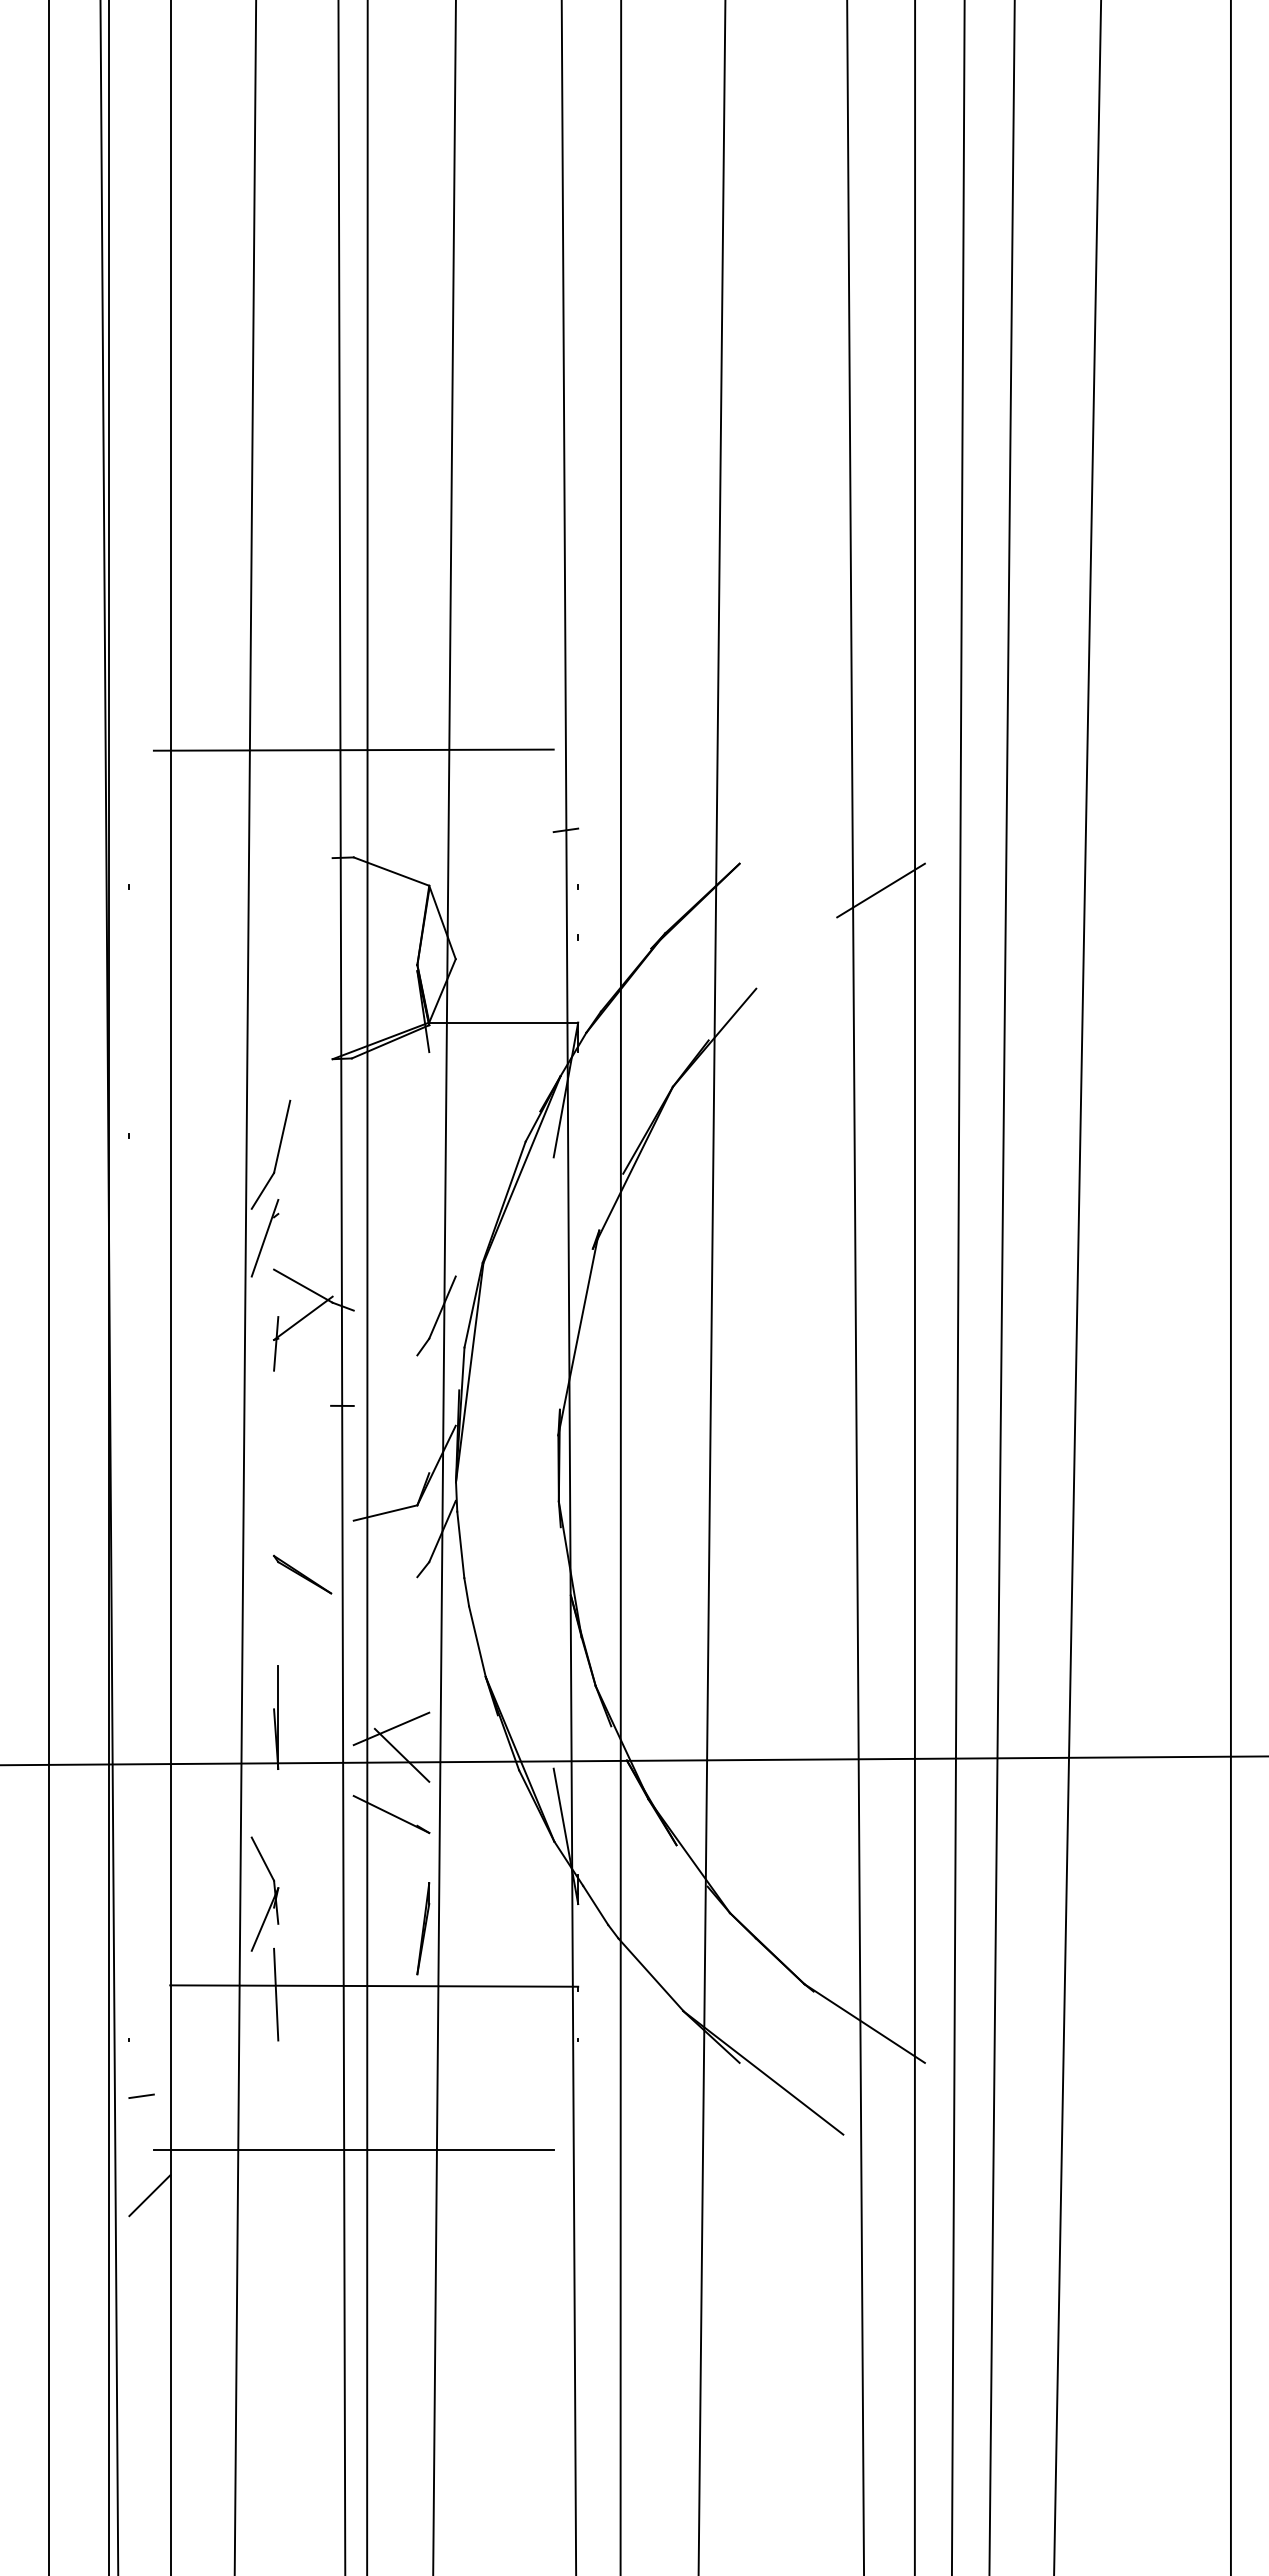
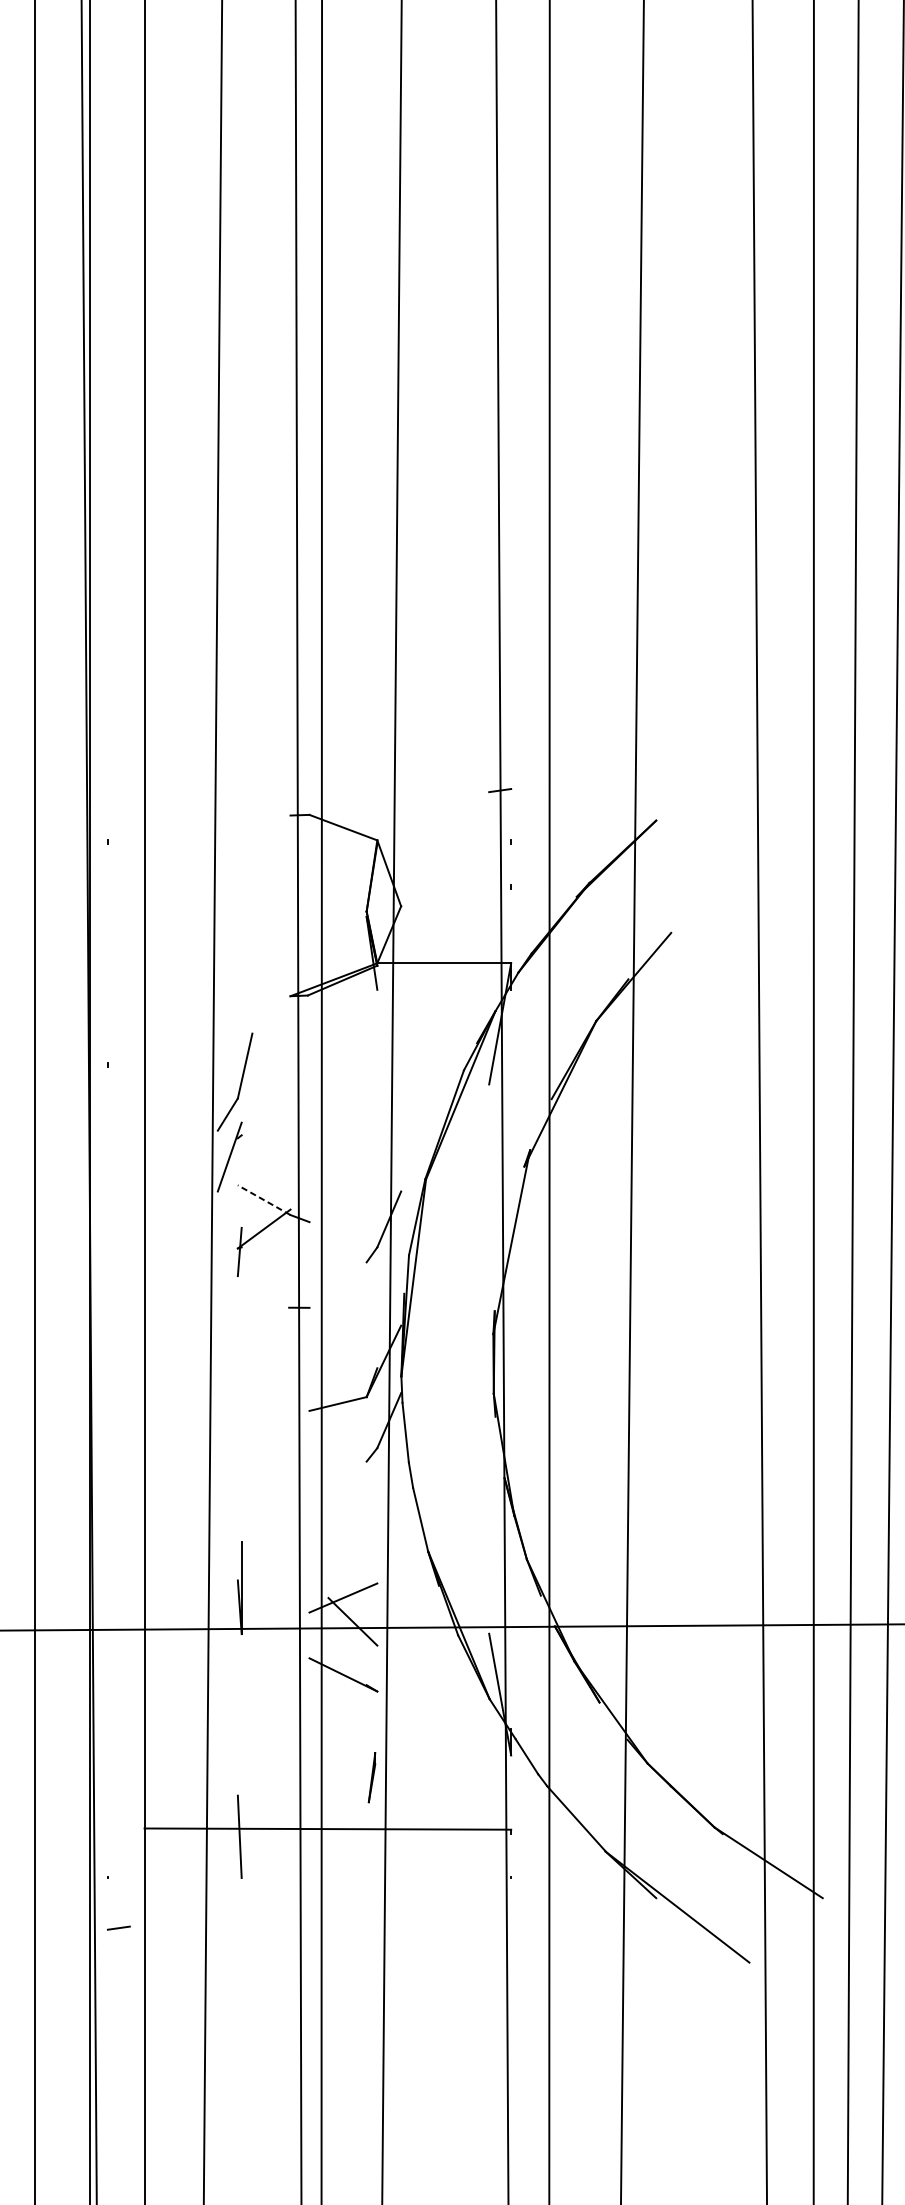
line: (353, 749) -> (309, 717), removed
line: (880, 890) -> (782, 844), removed
line: (303, 1286) -> (264, 1200), solid -> dashed
part: (302, 1574) -> (263, 1459), removed
part: (273, 1896) -> (237, 1748), removed
part: (423, 1928) -> (372, 1777), size x0.6
line: (353, 2149) -> (309, 1975), removed
line: (149, 2195) -> (125, 2017), removed

